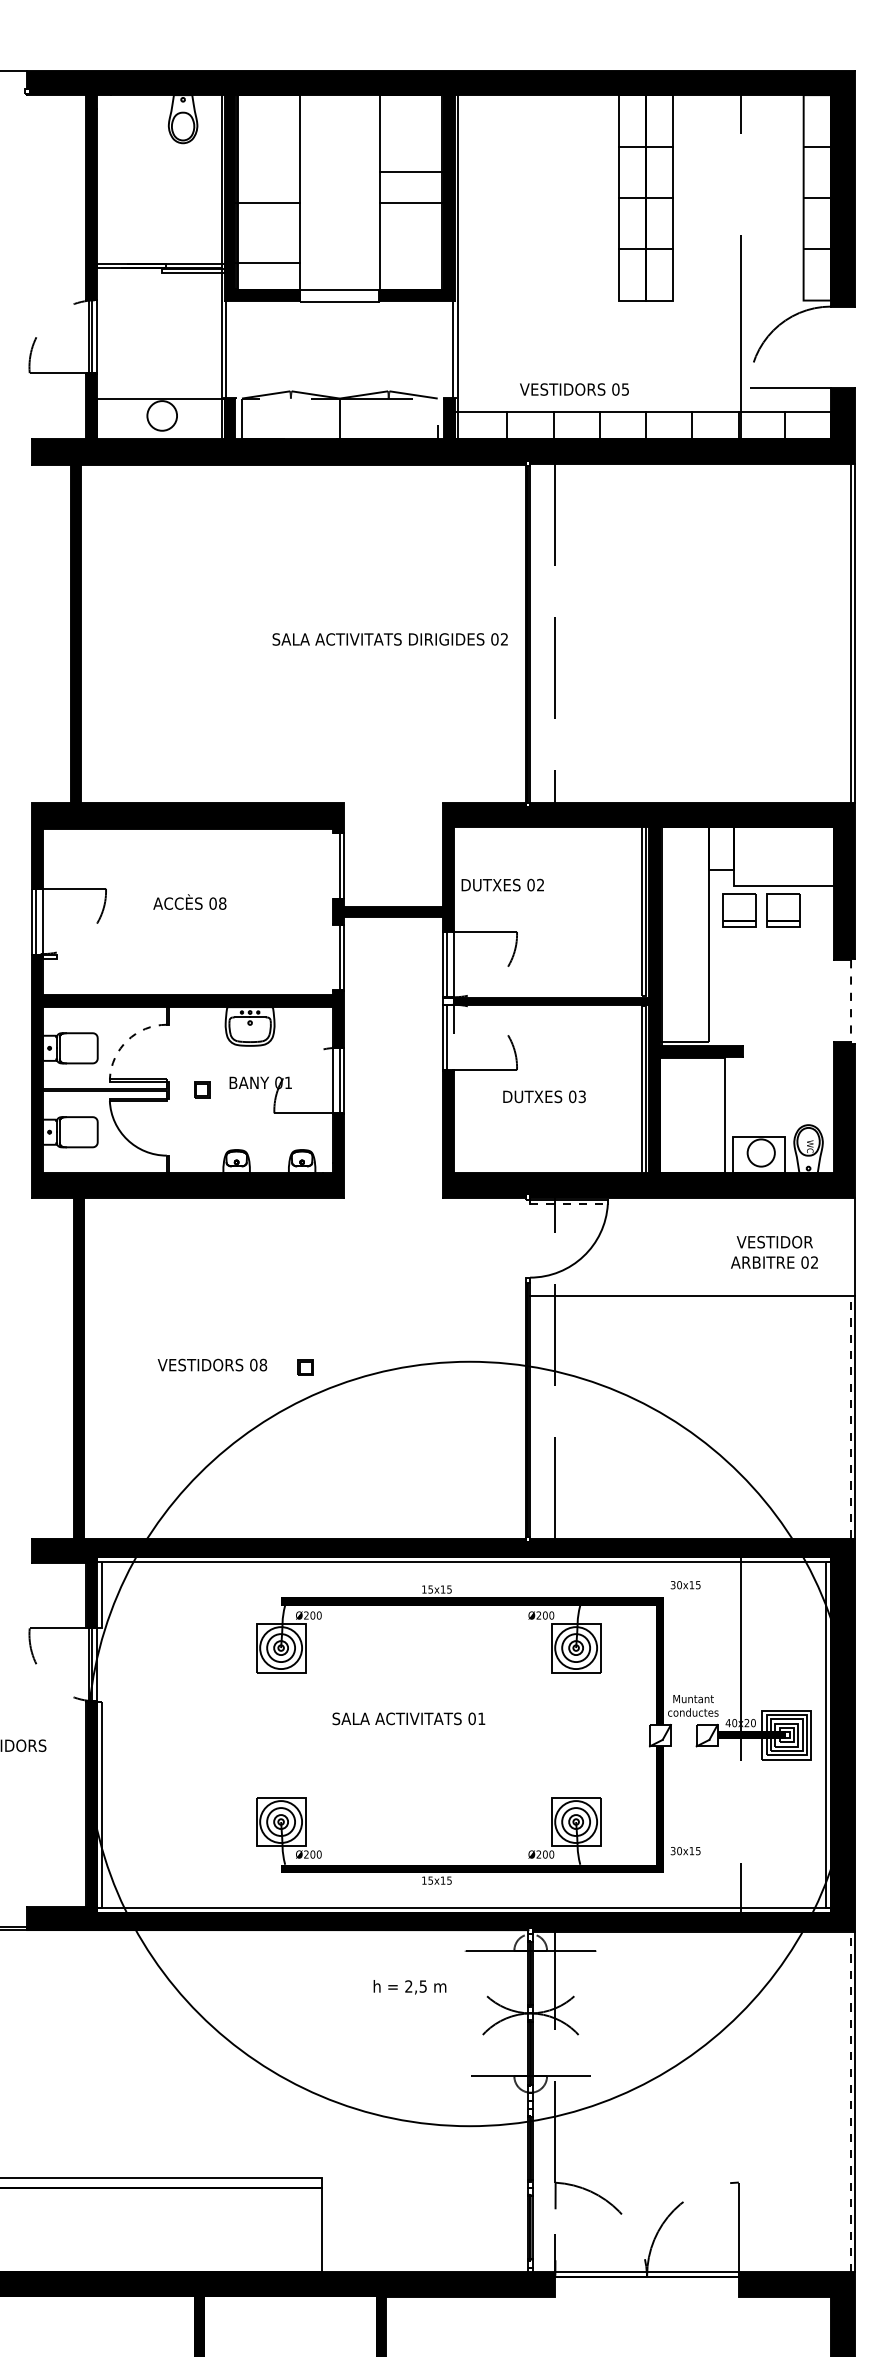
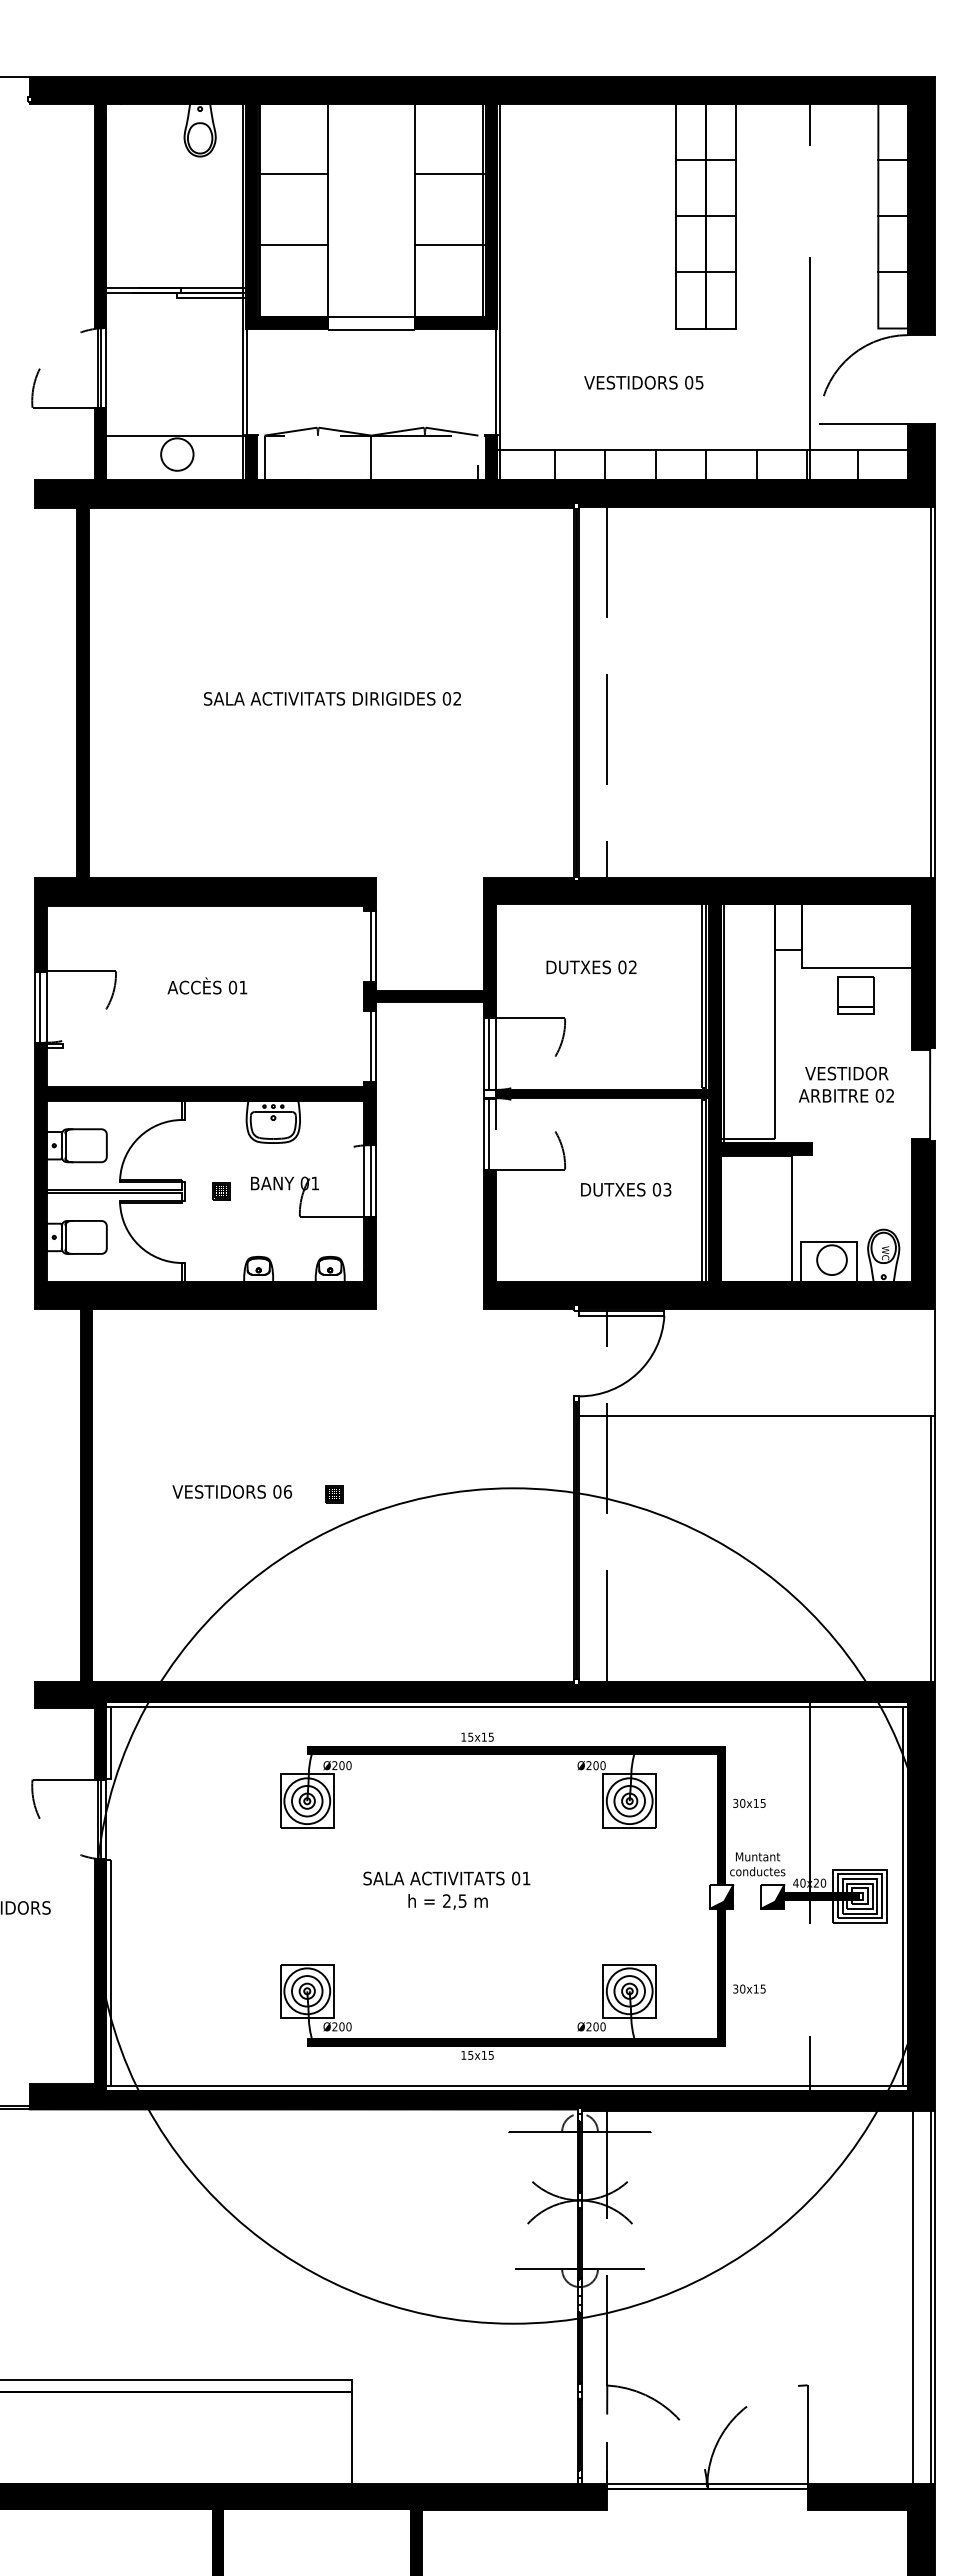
line: (412, 171) -> (450, 244), moved
line: (267, 202) -> (292, 173), moved
line: (412, 202) -> (450, 173), moved
line: (267, 263) -> (292, 244), moved
text: (574, 389) -> (643, 382), moved
text: (390, 639) -> (332, 698), moved
text: (502, 885) -> (591, 967), moved
text: (222, 903) -> (243, 987), 08 -> 01
part: (738, 910) -> (807, 995), removed
line: (851, 1001) -> (930, 1094), dashed -> solid
arc: (127, 1040) -> (139, 1137), dashed -> solid
hatch: (202, 1089) -> (221, 1190), added
text: (544, 1096) -> (626, 1189), moved
line: (569, 1204) -> (622, 1316), dashed -> solid
text: (773, 1252) -> (845, 1084), moved
text: (263, 1364) -> (287, 1491), 08 -> 06
hatch: (306, 1367) -> (334, 1494), added
line: (851, 1416) -> (930, 1548), dashed -> solid
text: (685, 1584) -> (749, 1802), moved
fill: (660, 1735) -> (721, 1896), added
fill: (706, 1735) -> (772, 1896), added
text: (685, 1850) -> (749, 1988), moved
text: (409, 1986) -> (447, 1901), moved
line: (851, 2101) -> (930, 2296), dashed -> solid
line: (834, 2102) -> (912, 2297), added

